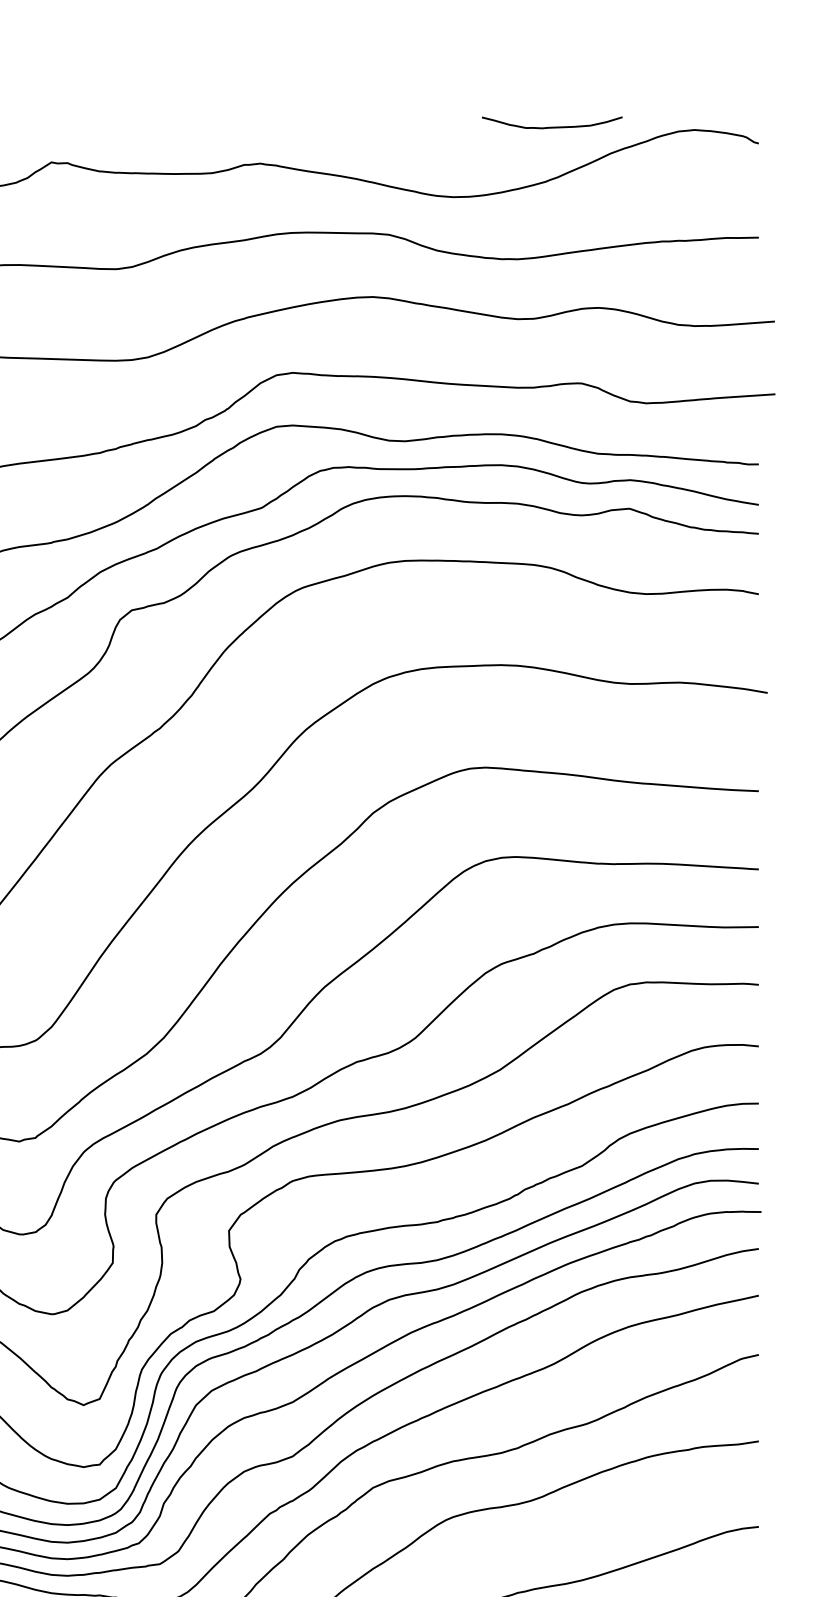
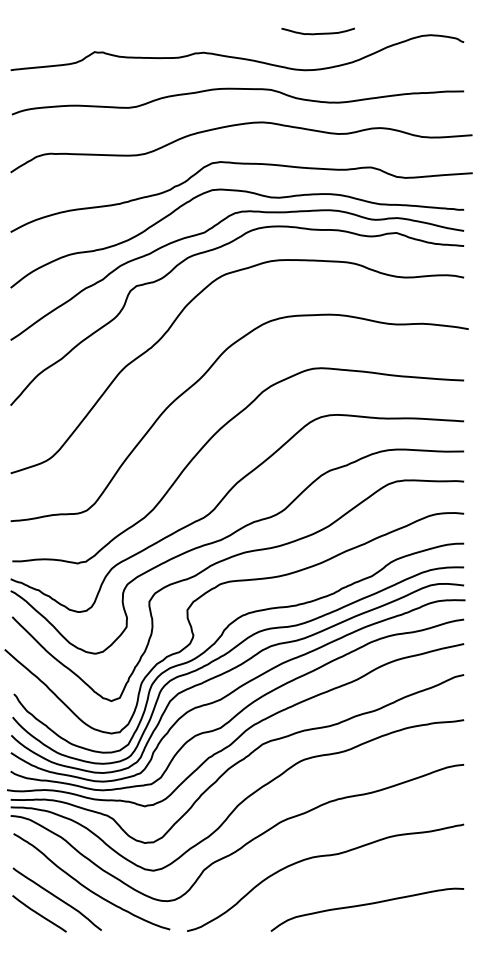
curve: (550, 126) -> (317, 33), moved

